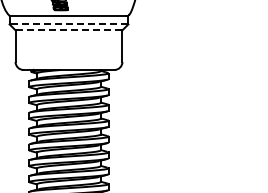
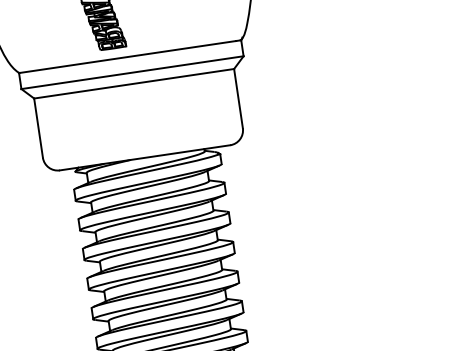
line: (68, 24) -> (131, 72), dashed -> solid
line: (68, 30) -> (133, 84), dashed -> solid

